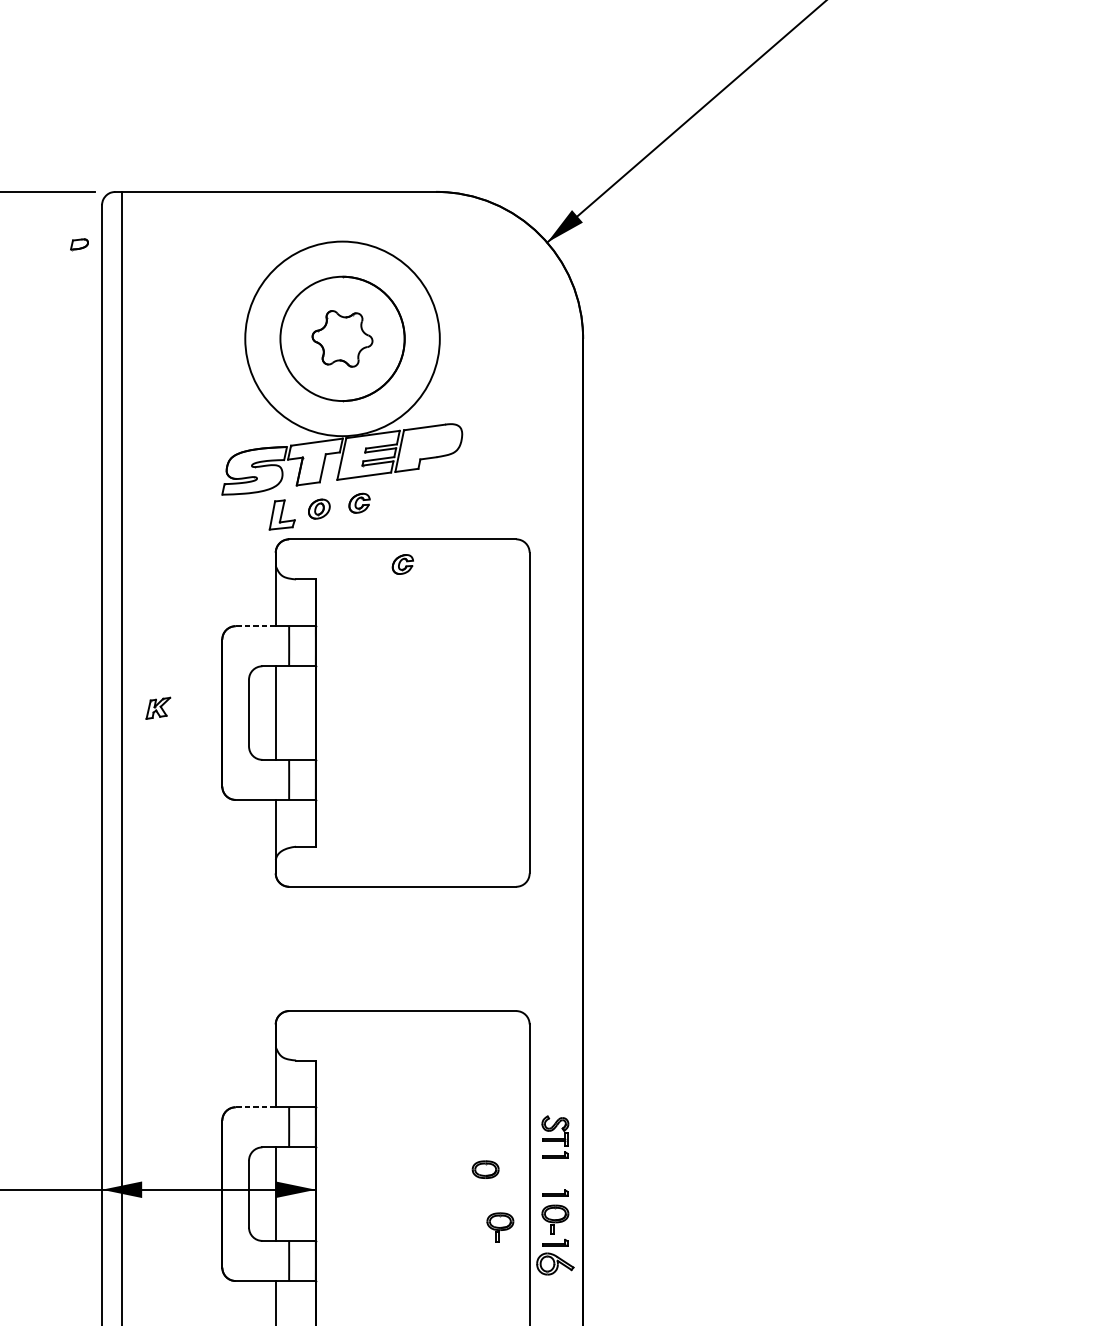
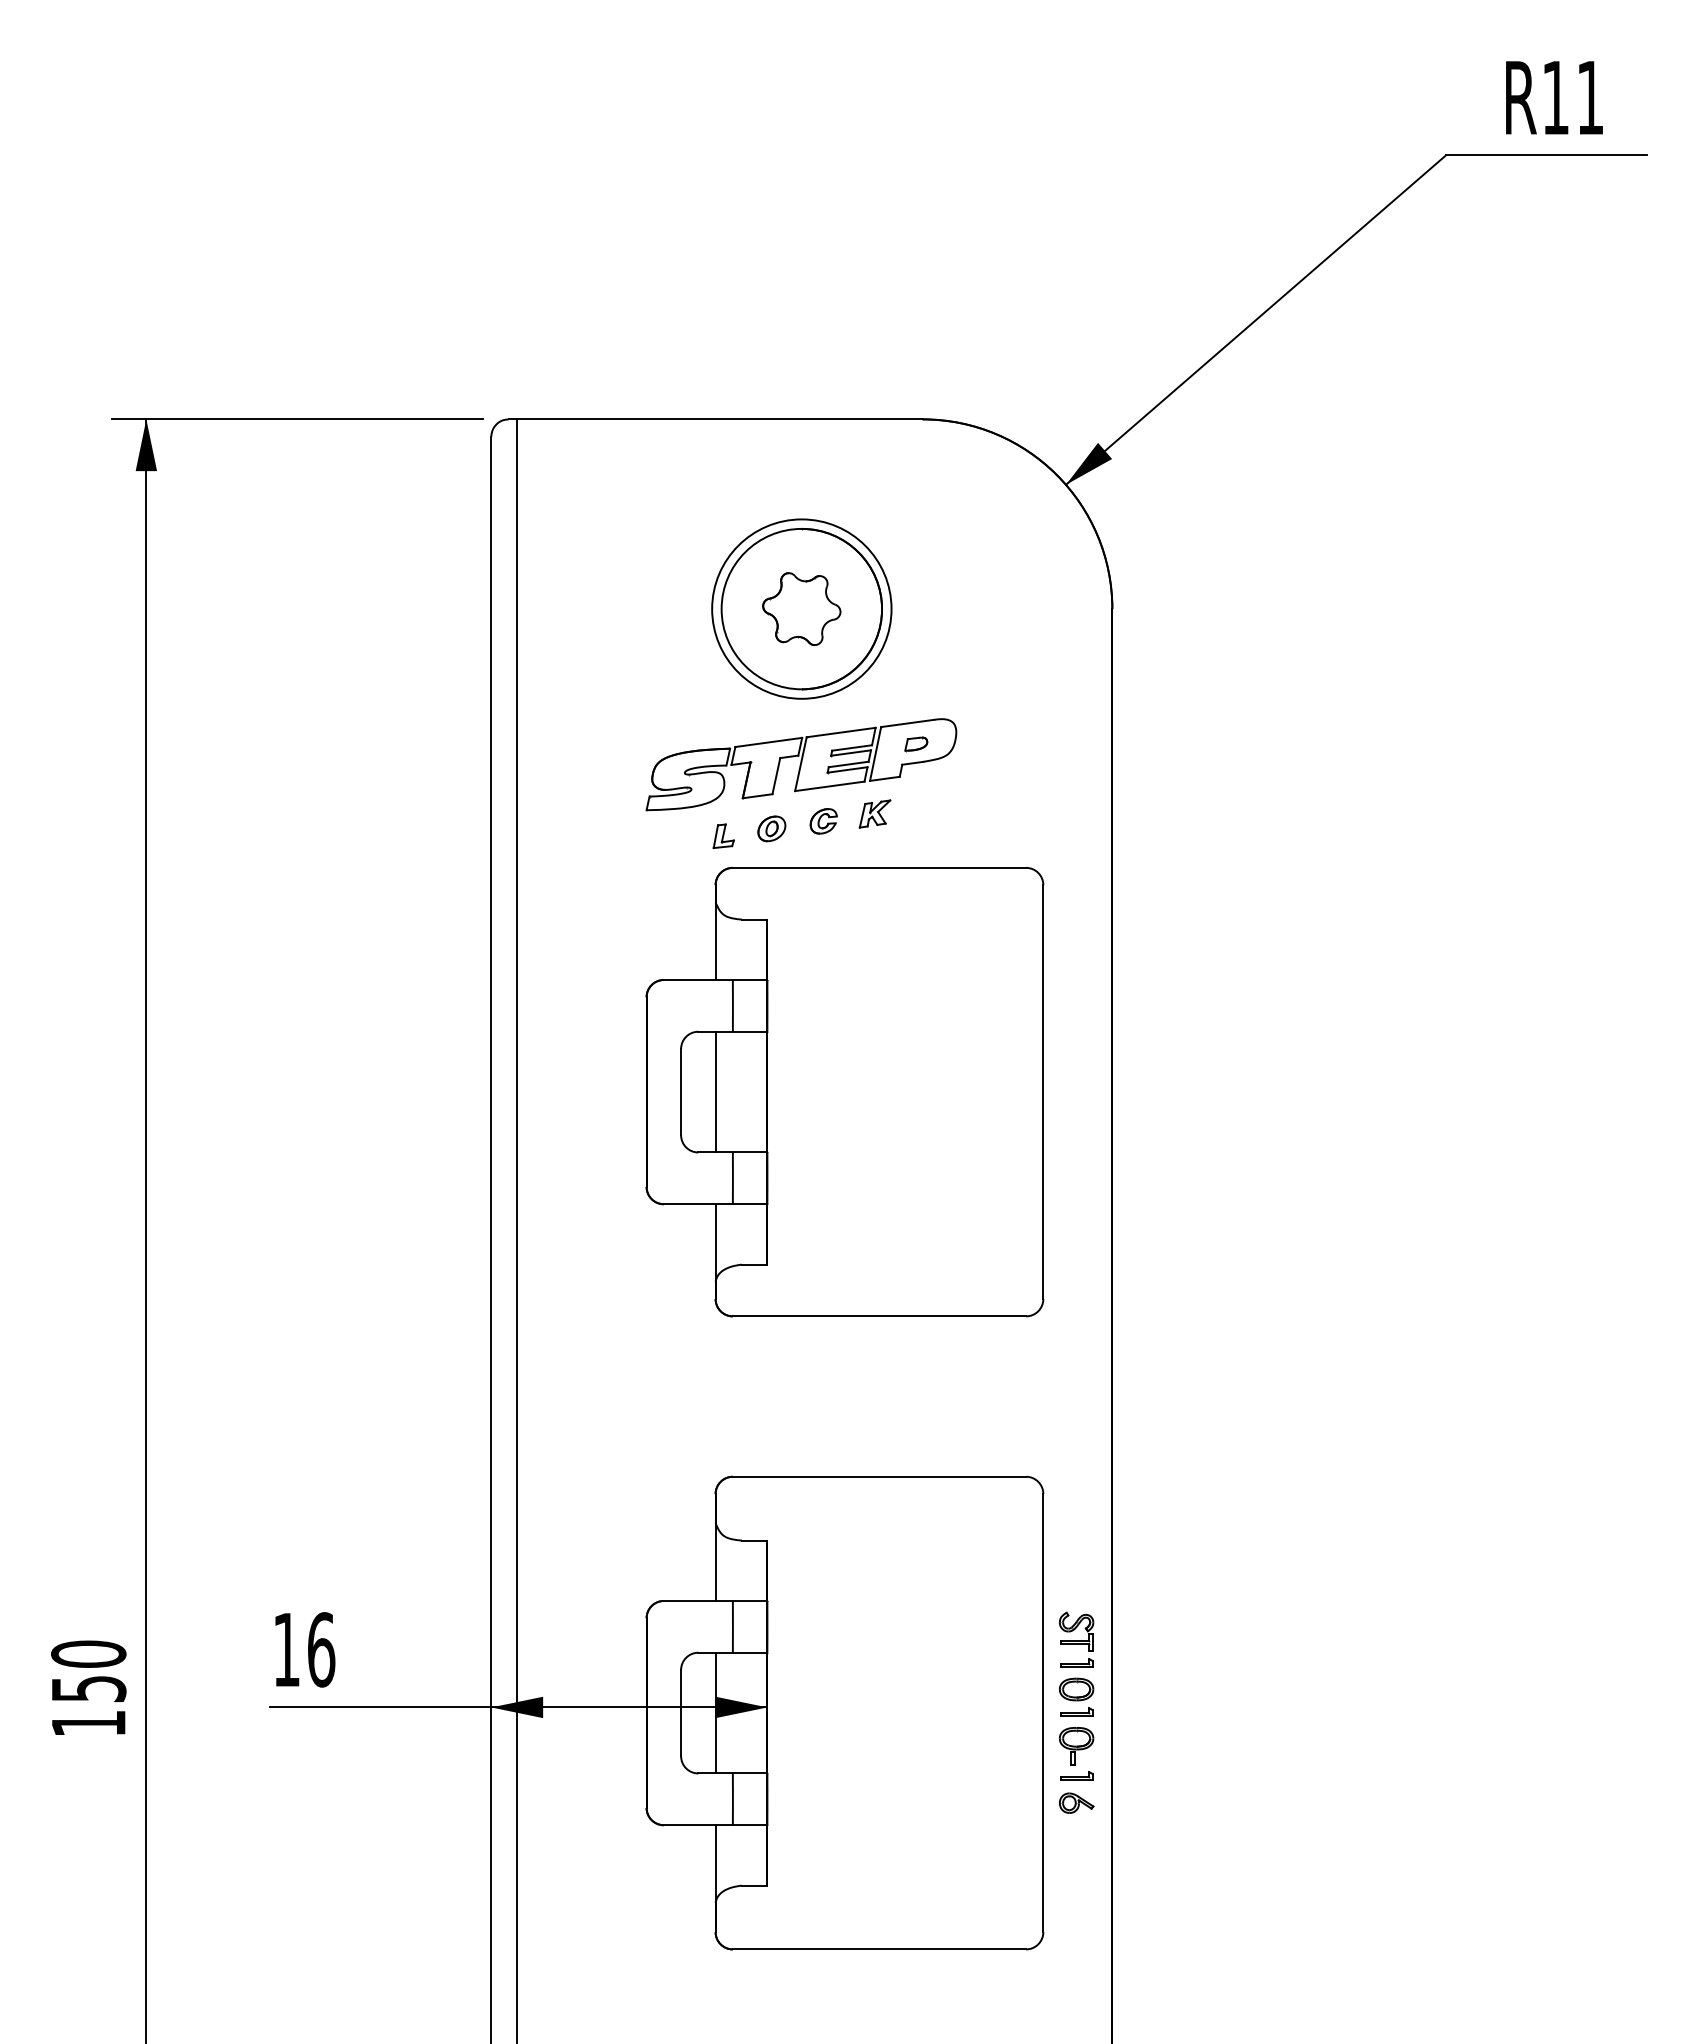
part: (79, 244) -> (916, 744), moved
circle: (342, 338) -> (801, 608), size x0.71
part: (281, 514) -> (723, 835), size x0.62
part: (402, 564) -> (879, 900), removed
line: (255, 625) -> (689, 979), dashed -> solid
part: (157, 707) -> (874, 813), moved
line: (255, 1106) -> (689, 1600), dashed -> solid
part: (485, 1169) -> (1076, 1689), moved
part: (500, 1227) -> (1005, 1756), removed
part: (555, 1263) -> (1076, 1802), size x0.71

